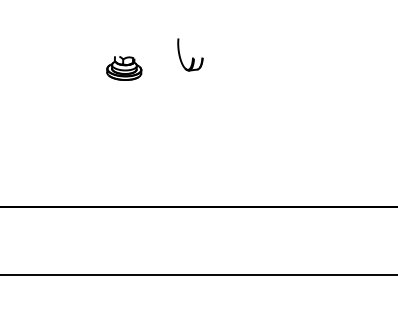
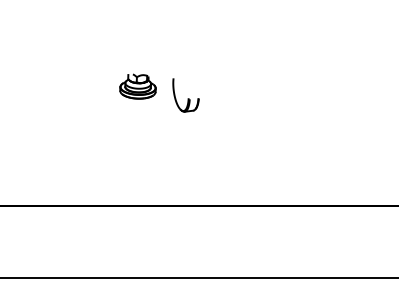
part: (190, 54) -> (186, 95), moved
part: (124, 68) -> (138, 86), moved

